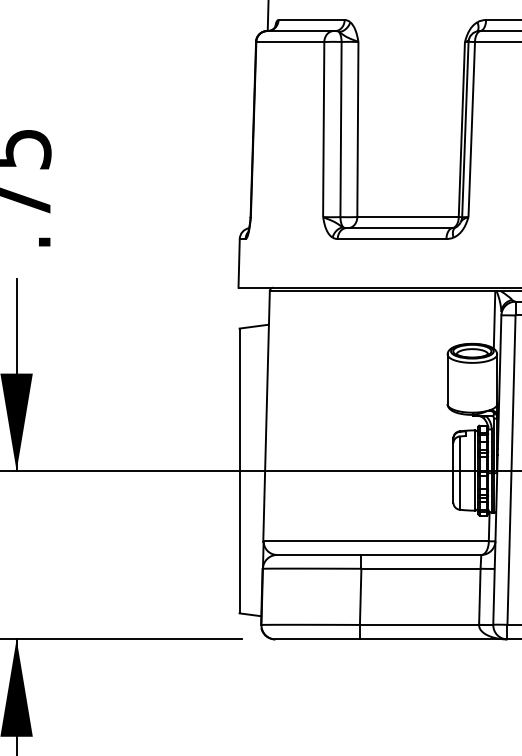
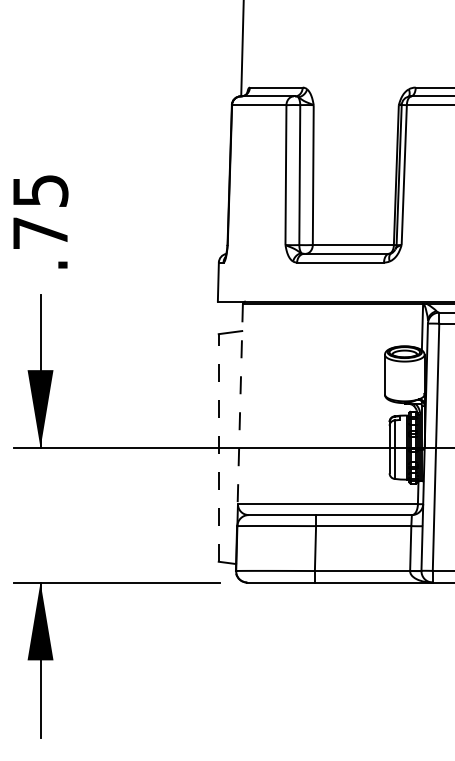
line: (266, 416) -> (240, 404), solid -> dashed
line: (239, 470) -> (218, 447), solid -> dashed

